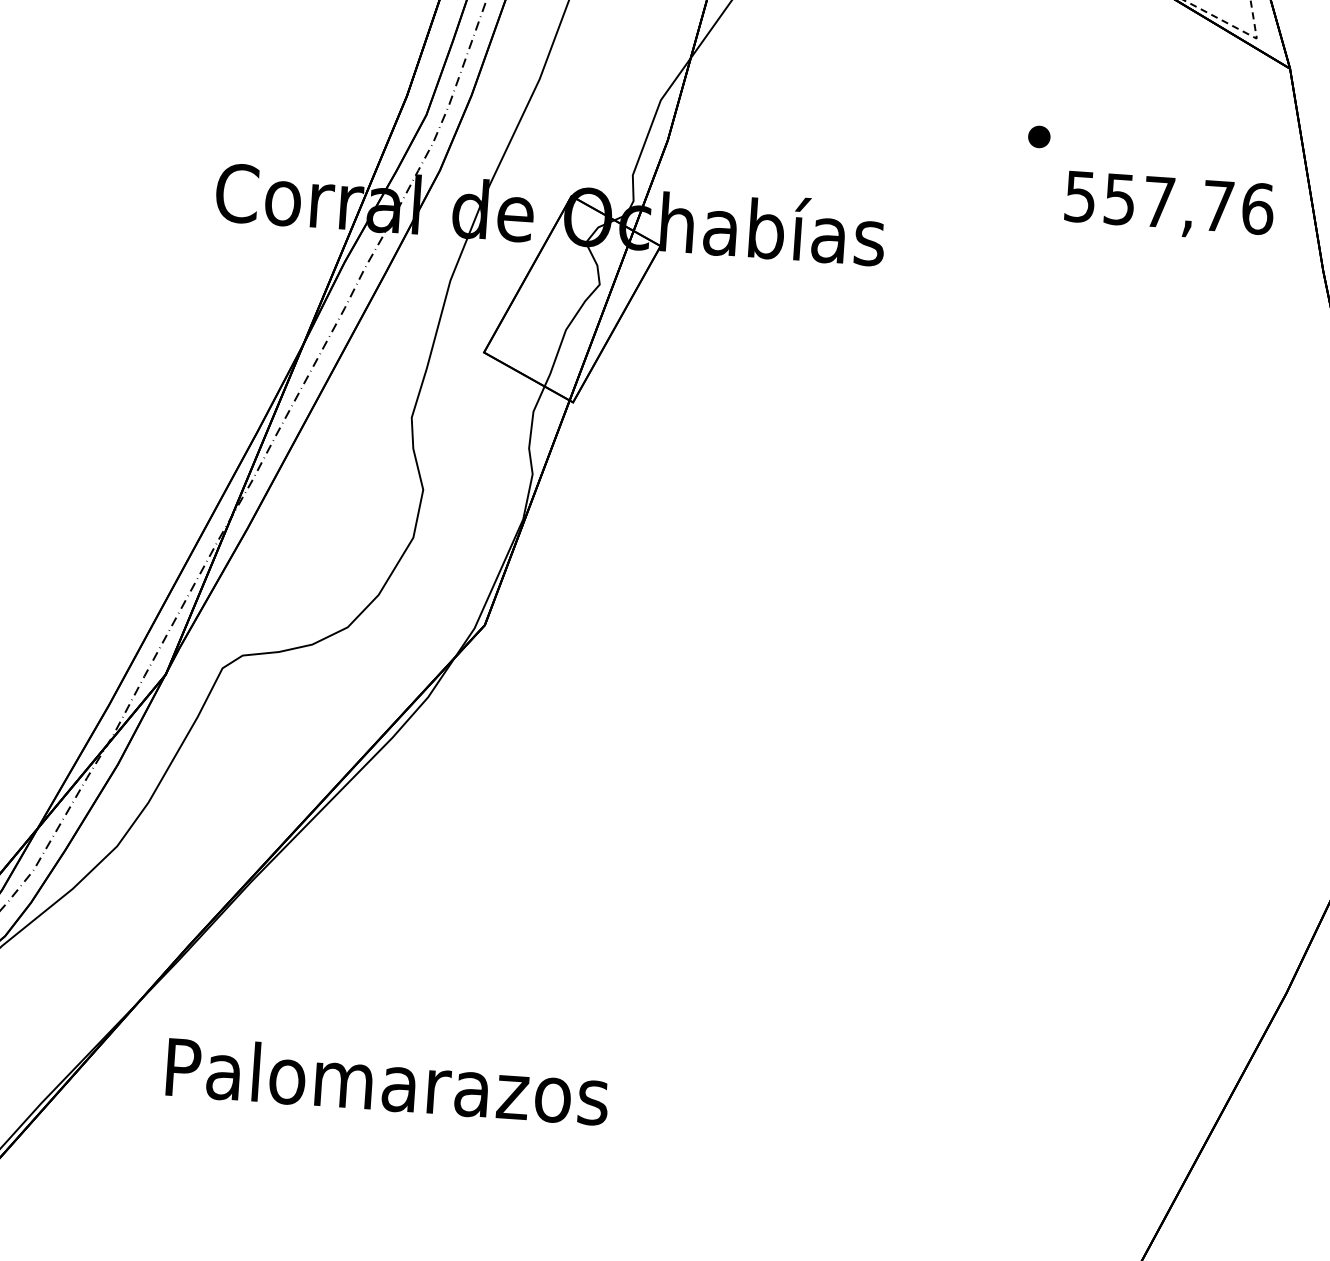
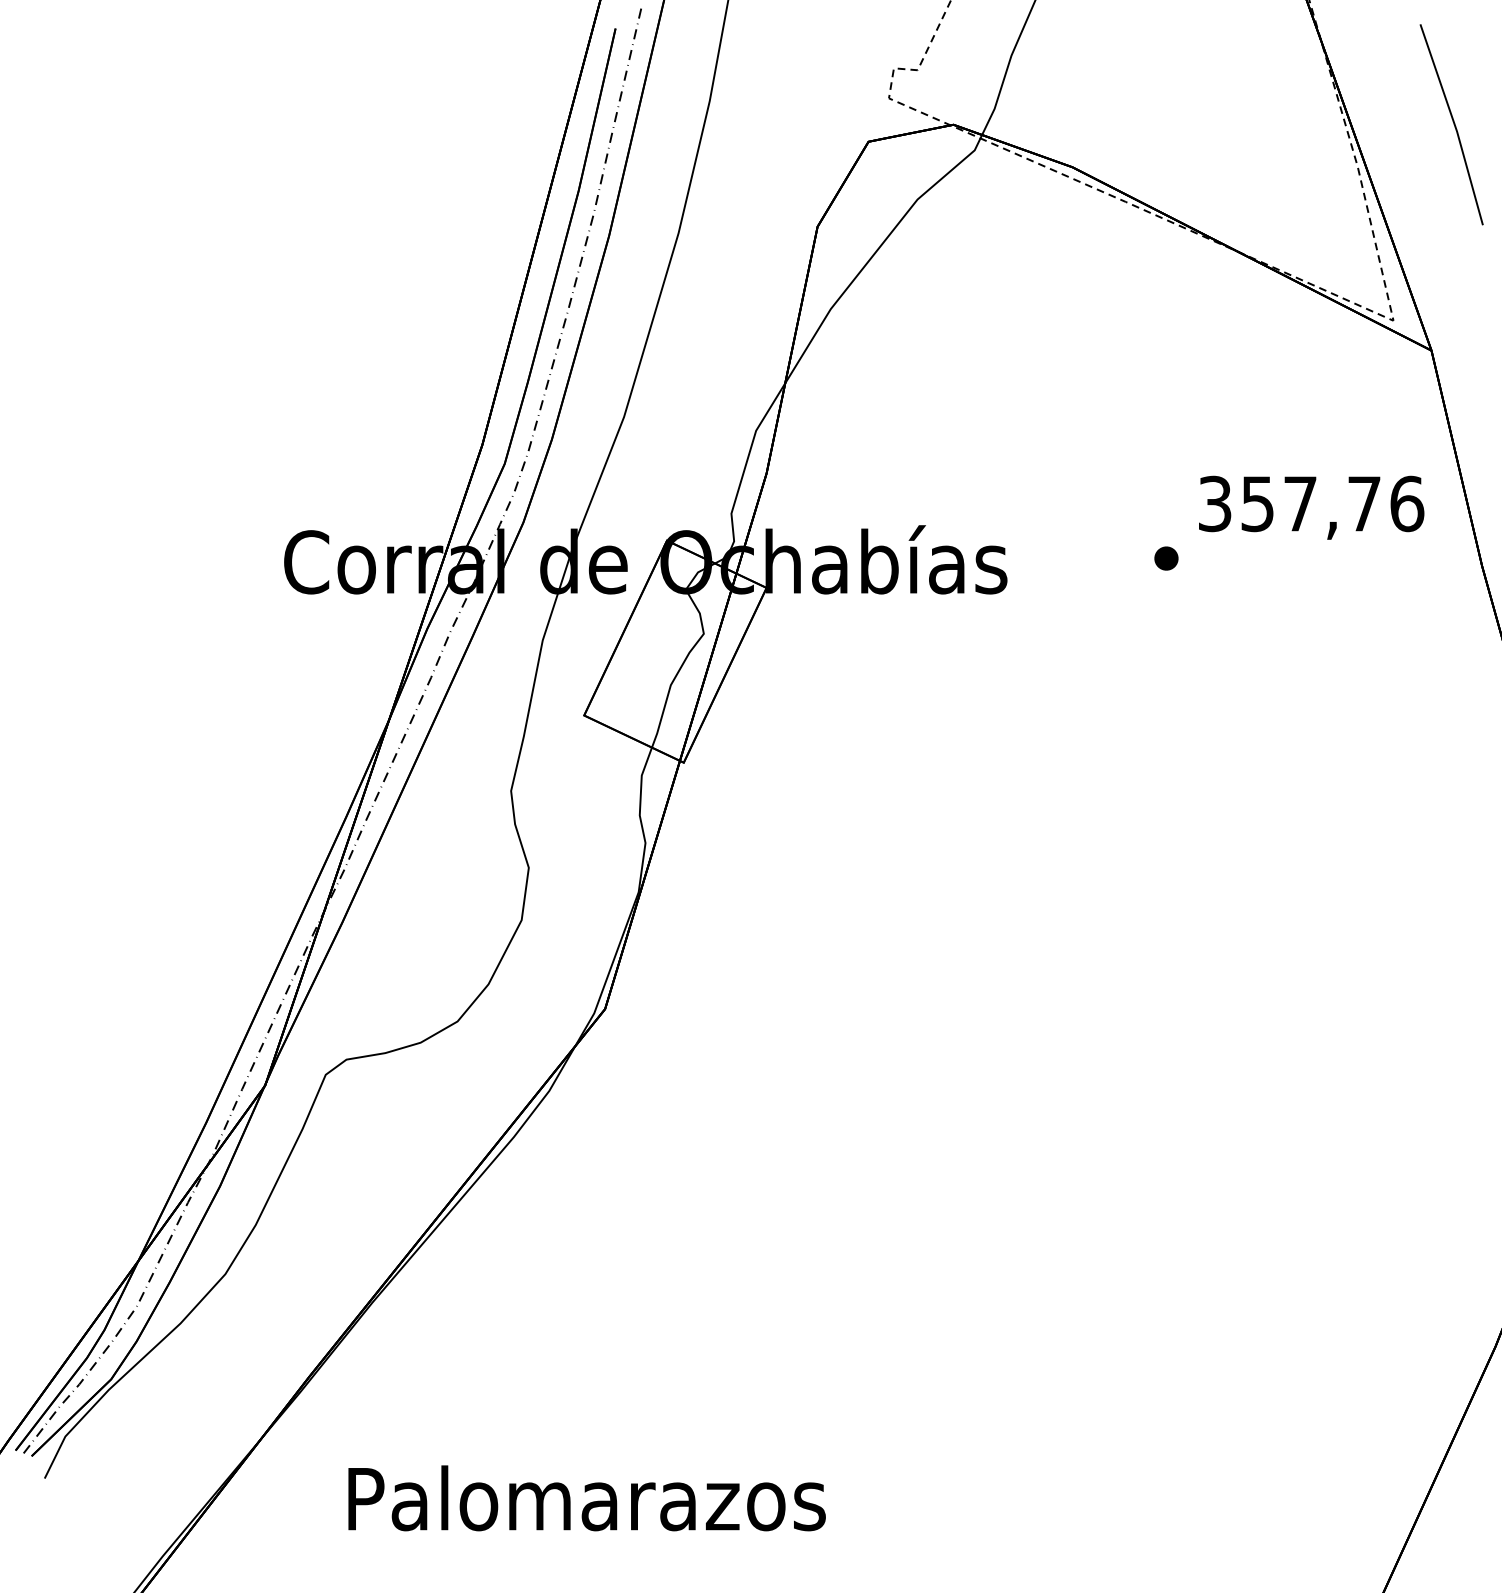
part: (1039, 136) -> (1166, 558), moved
text: (1080, 196) -> (1215, 503), 557,76 -> 357,76
text: (387, 1081) -> (586, 1498), moved

